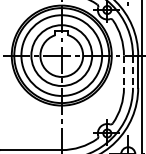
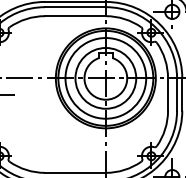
line: (124, 72) -> (168, 95), dashed -> solid
line: (133, 72) -> (177, 95), dashed -> solid

